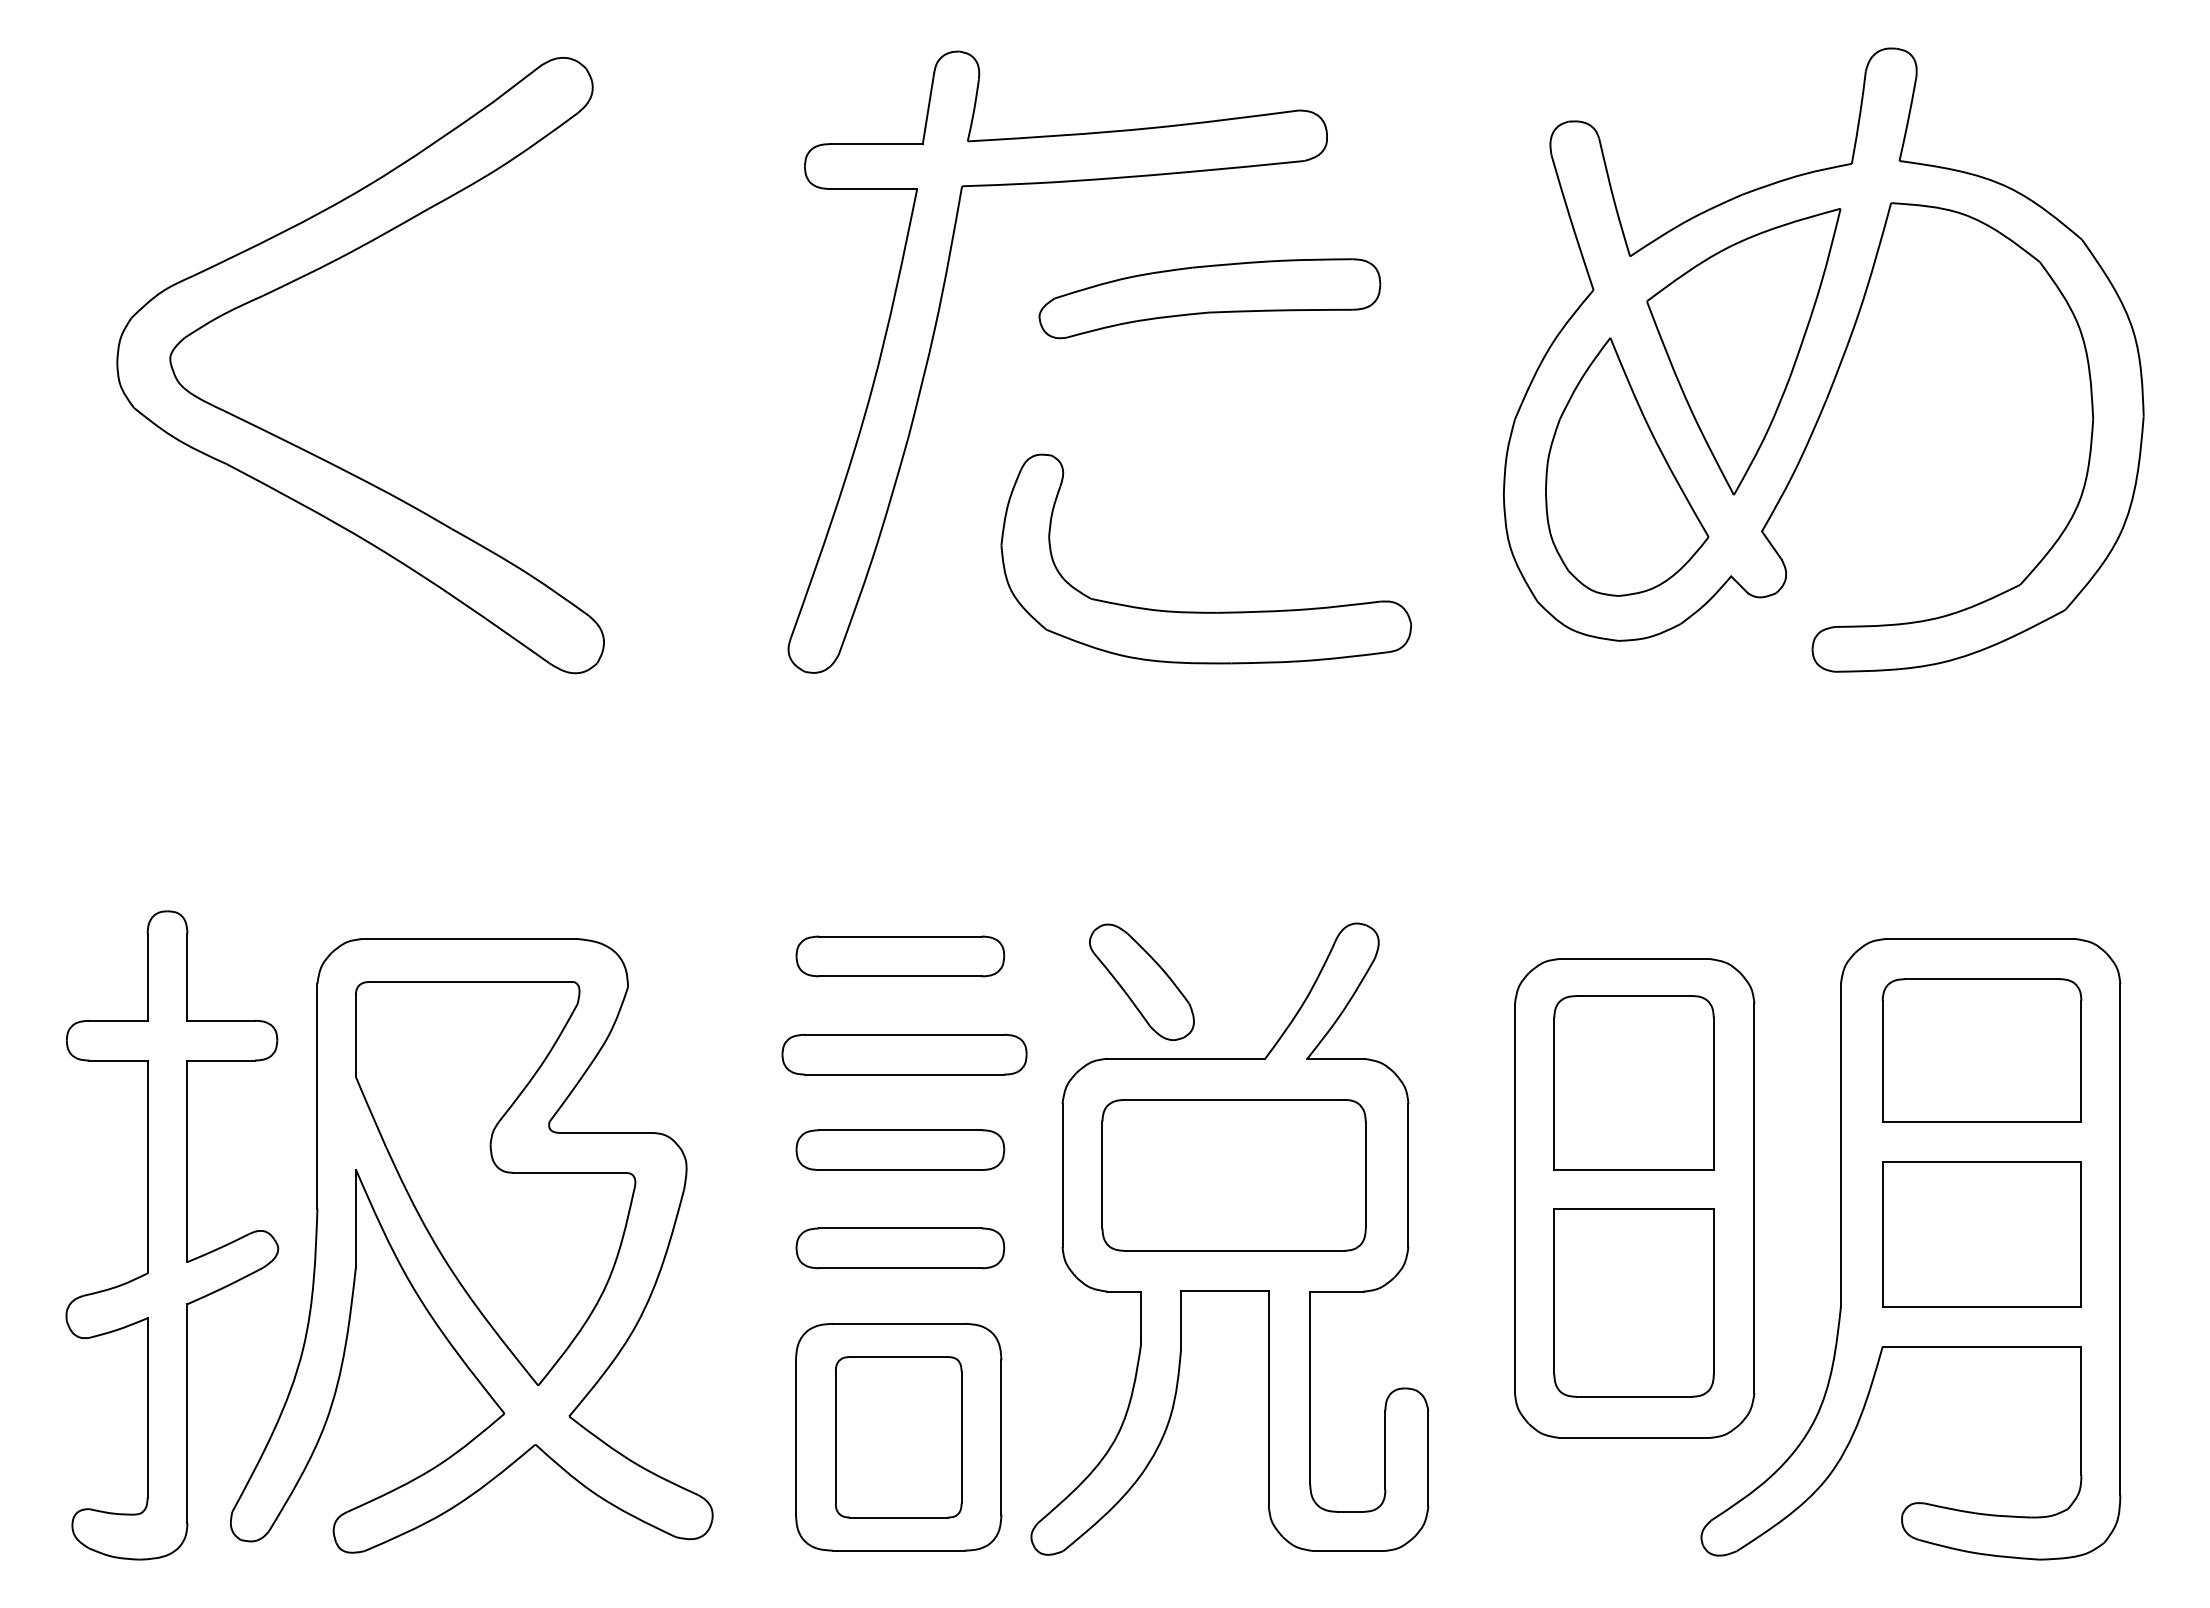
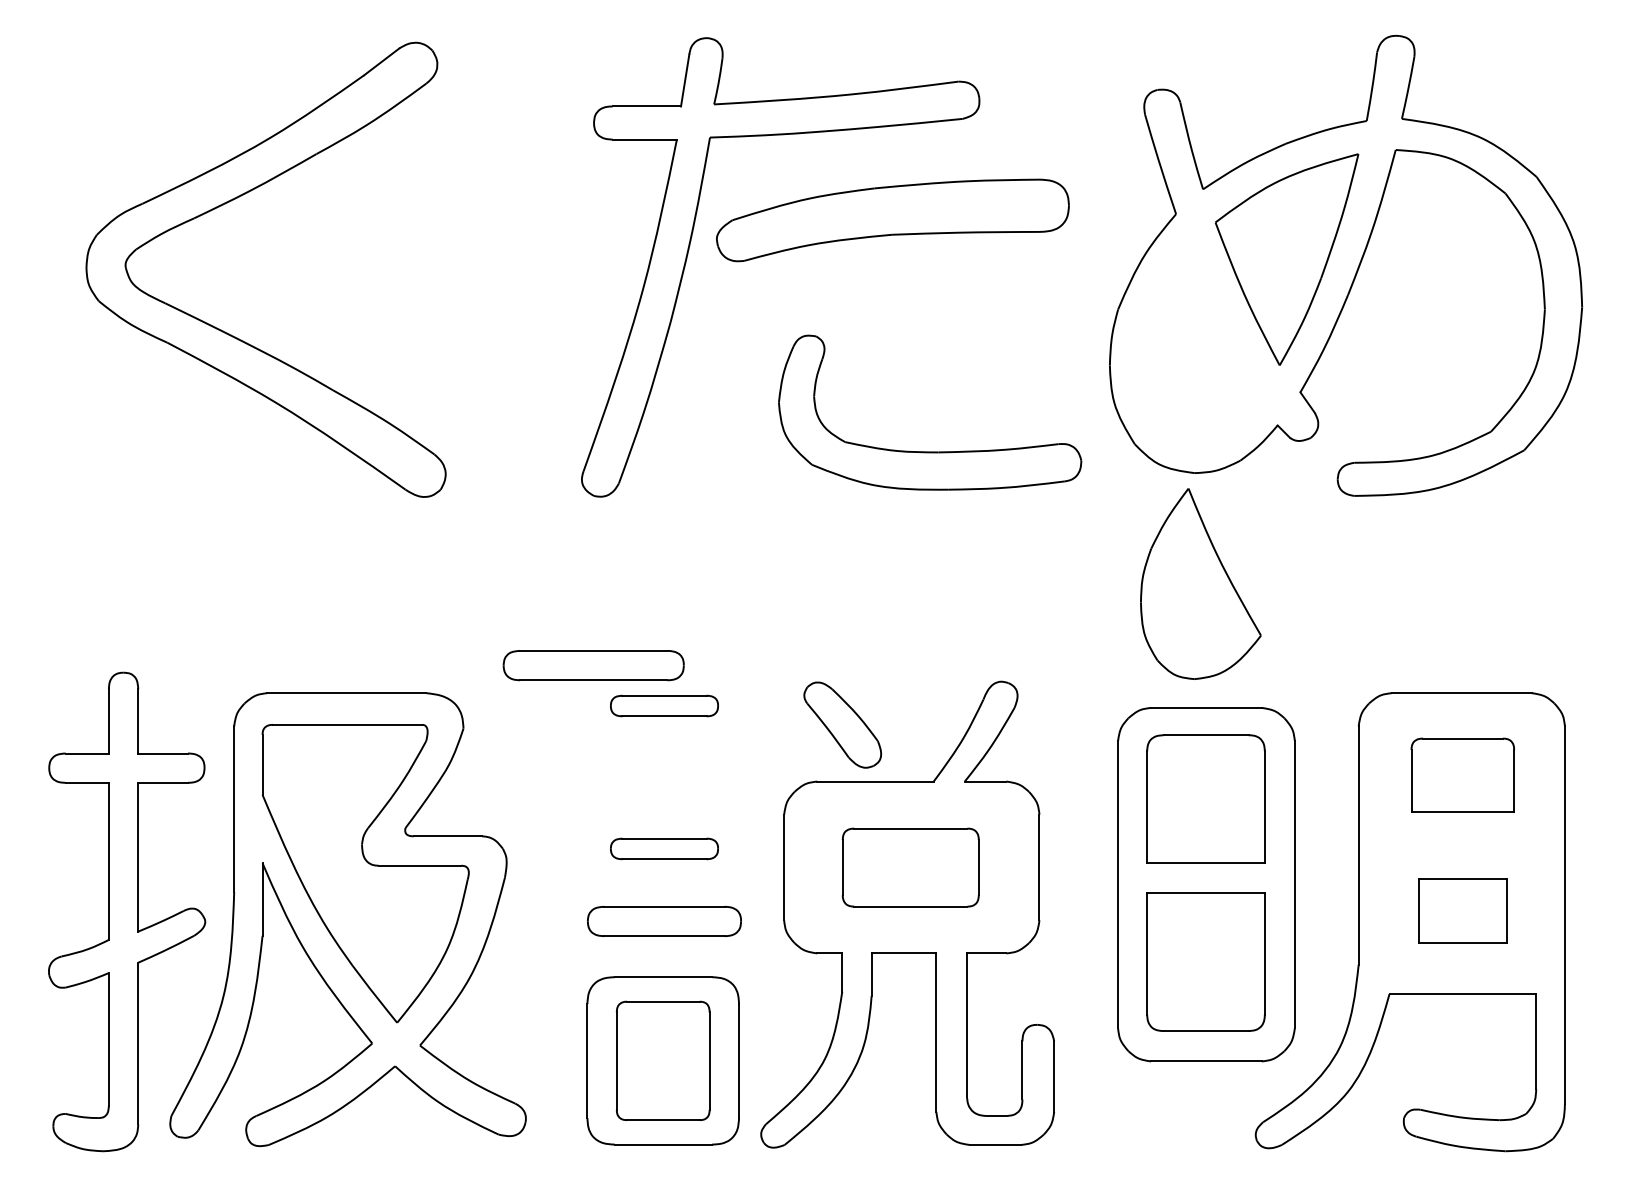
part: (1209, 298) -> (892, 220), size x1.4
part: (1627, 466) -> (1201, 583), moved
part: (1206, 611) -> (930, 451), moved
part: (900, 956) -> (664, 706), size x0.7
part: (1981, 1050) -> (1462, 775), size x0.7
part: (904, 1054) -> (593, 665), moved
part: (900, 1149) -> (664, 848), size x0.7
part: (1233, 1175) -> (910, 867), size x0.7
part: (1981, 1234) -> (1462, 911), size x0.6

